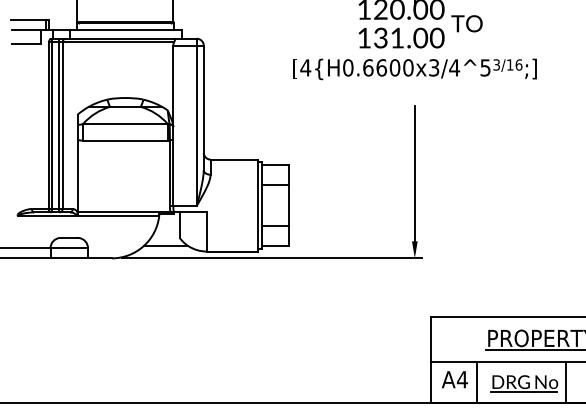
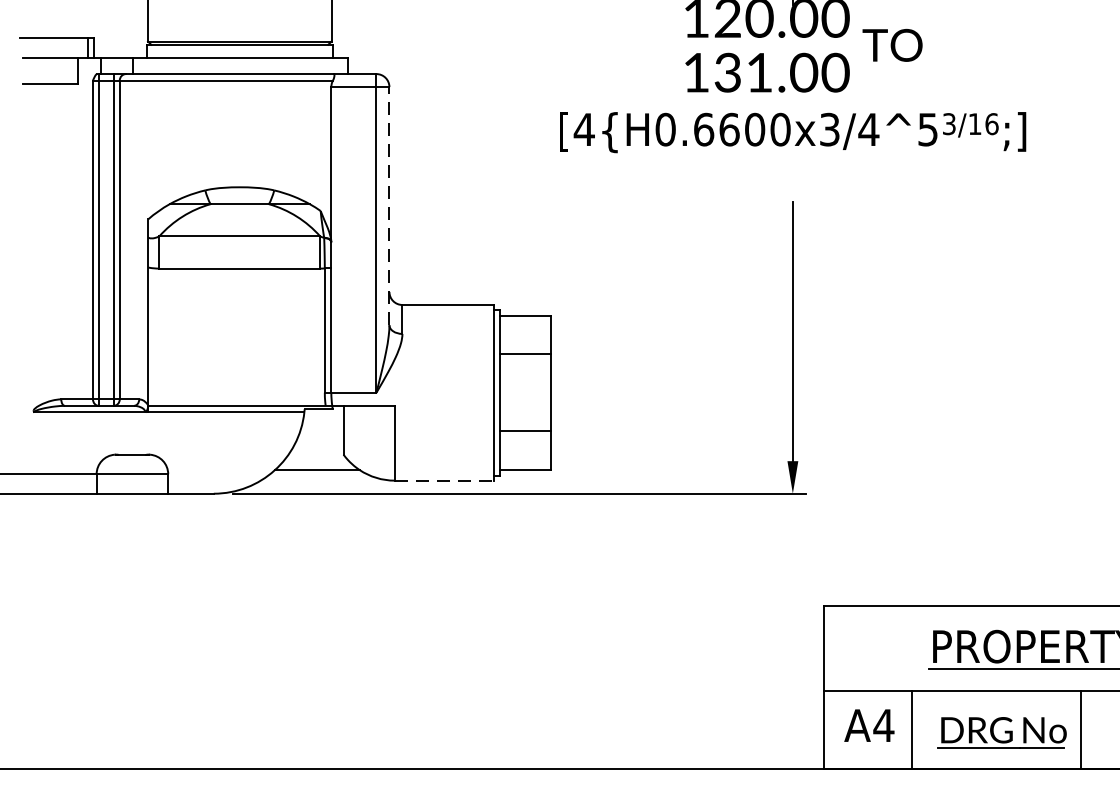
line: (203, 107) -> (388, 205), solid -> dashed
line: (232, 251) -> (444, 480), solid -> dashed

